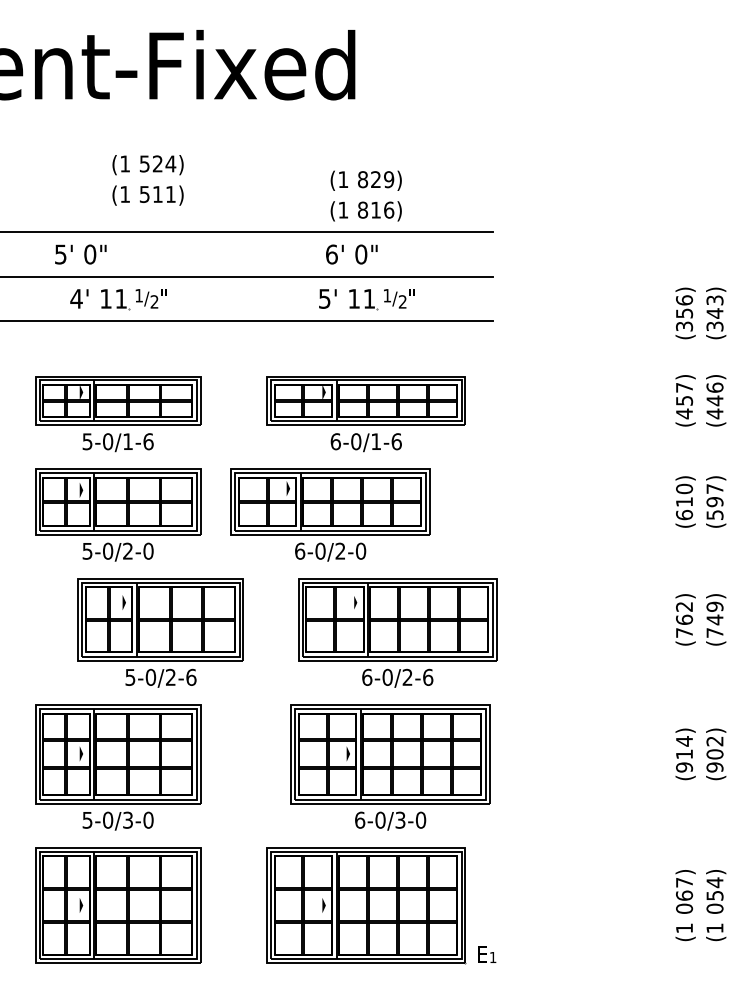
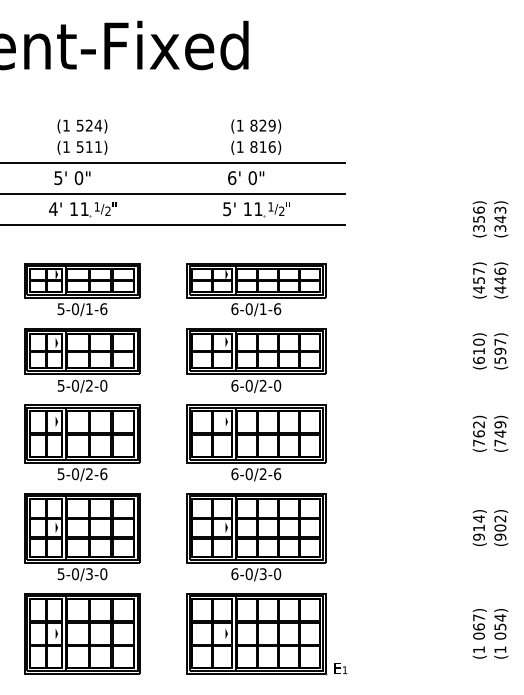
text: (148, 179) -> (82, 136), moved
text: (80, 255) -> (72, 178), moved
part: (330, 515) -> (256, 360), moved
part: (160, 632) -> (82, 442), moved
part: (398, 632) -> (256, 442), moved
part: (390, 767) -> (256, 537), moved

